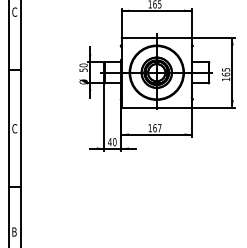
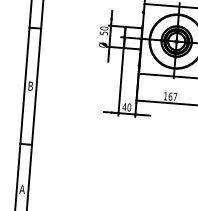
text: (14, 128) -> (30, 86), C -> B
text: (14, 231) -> (22, 188), B -> A

